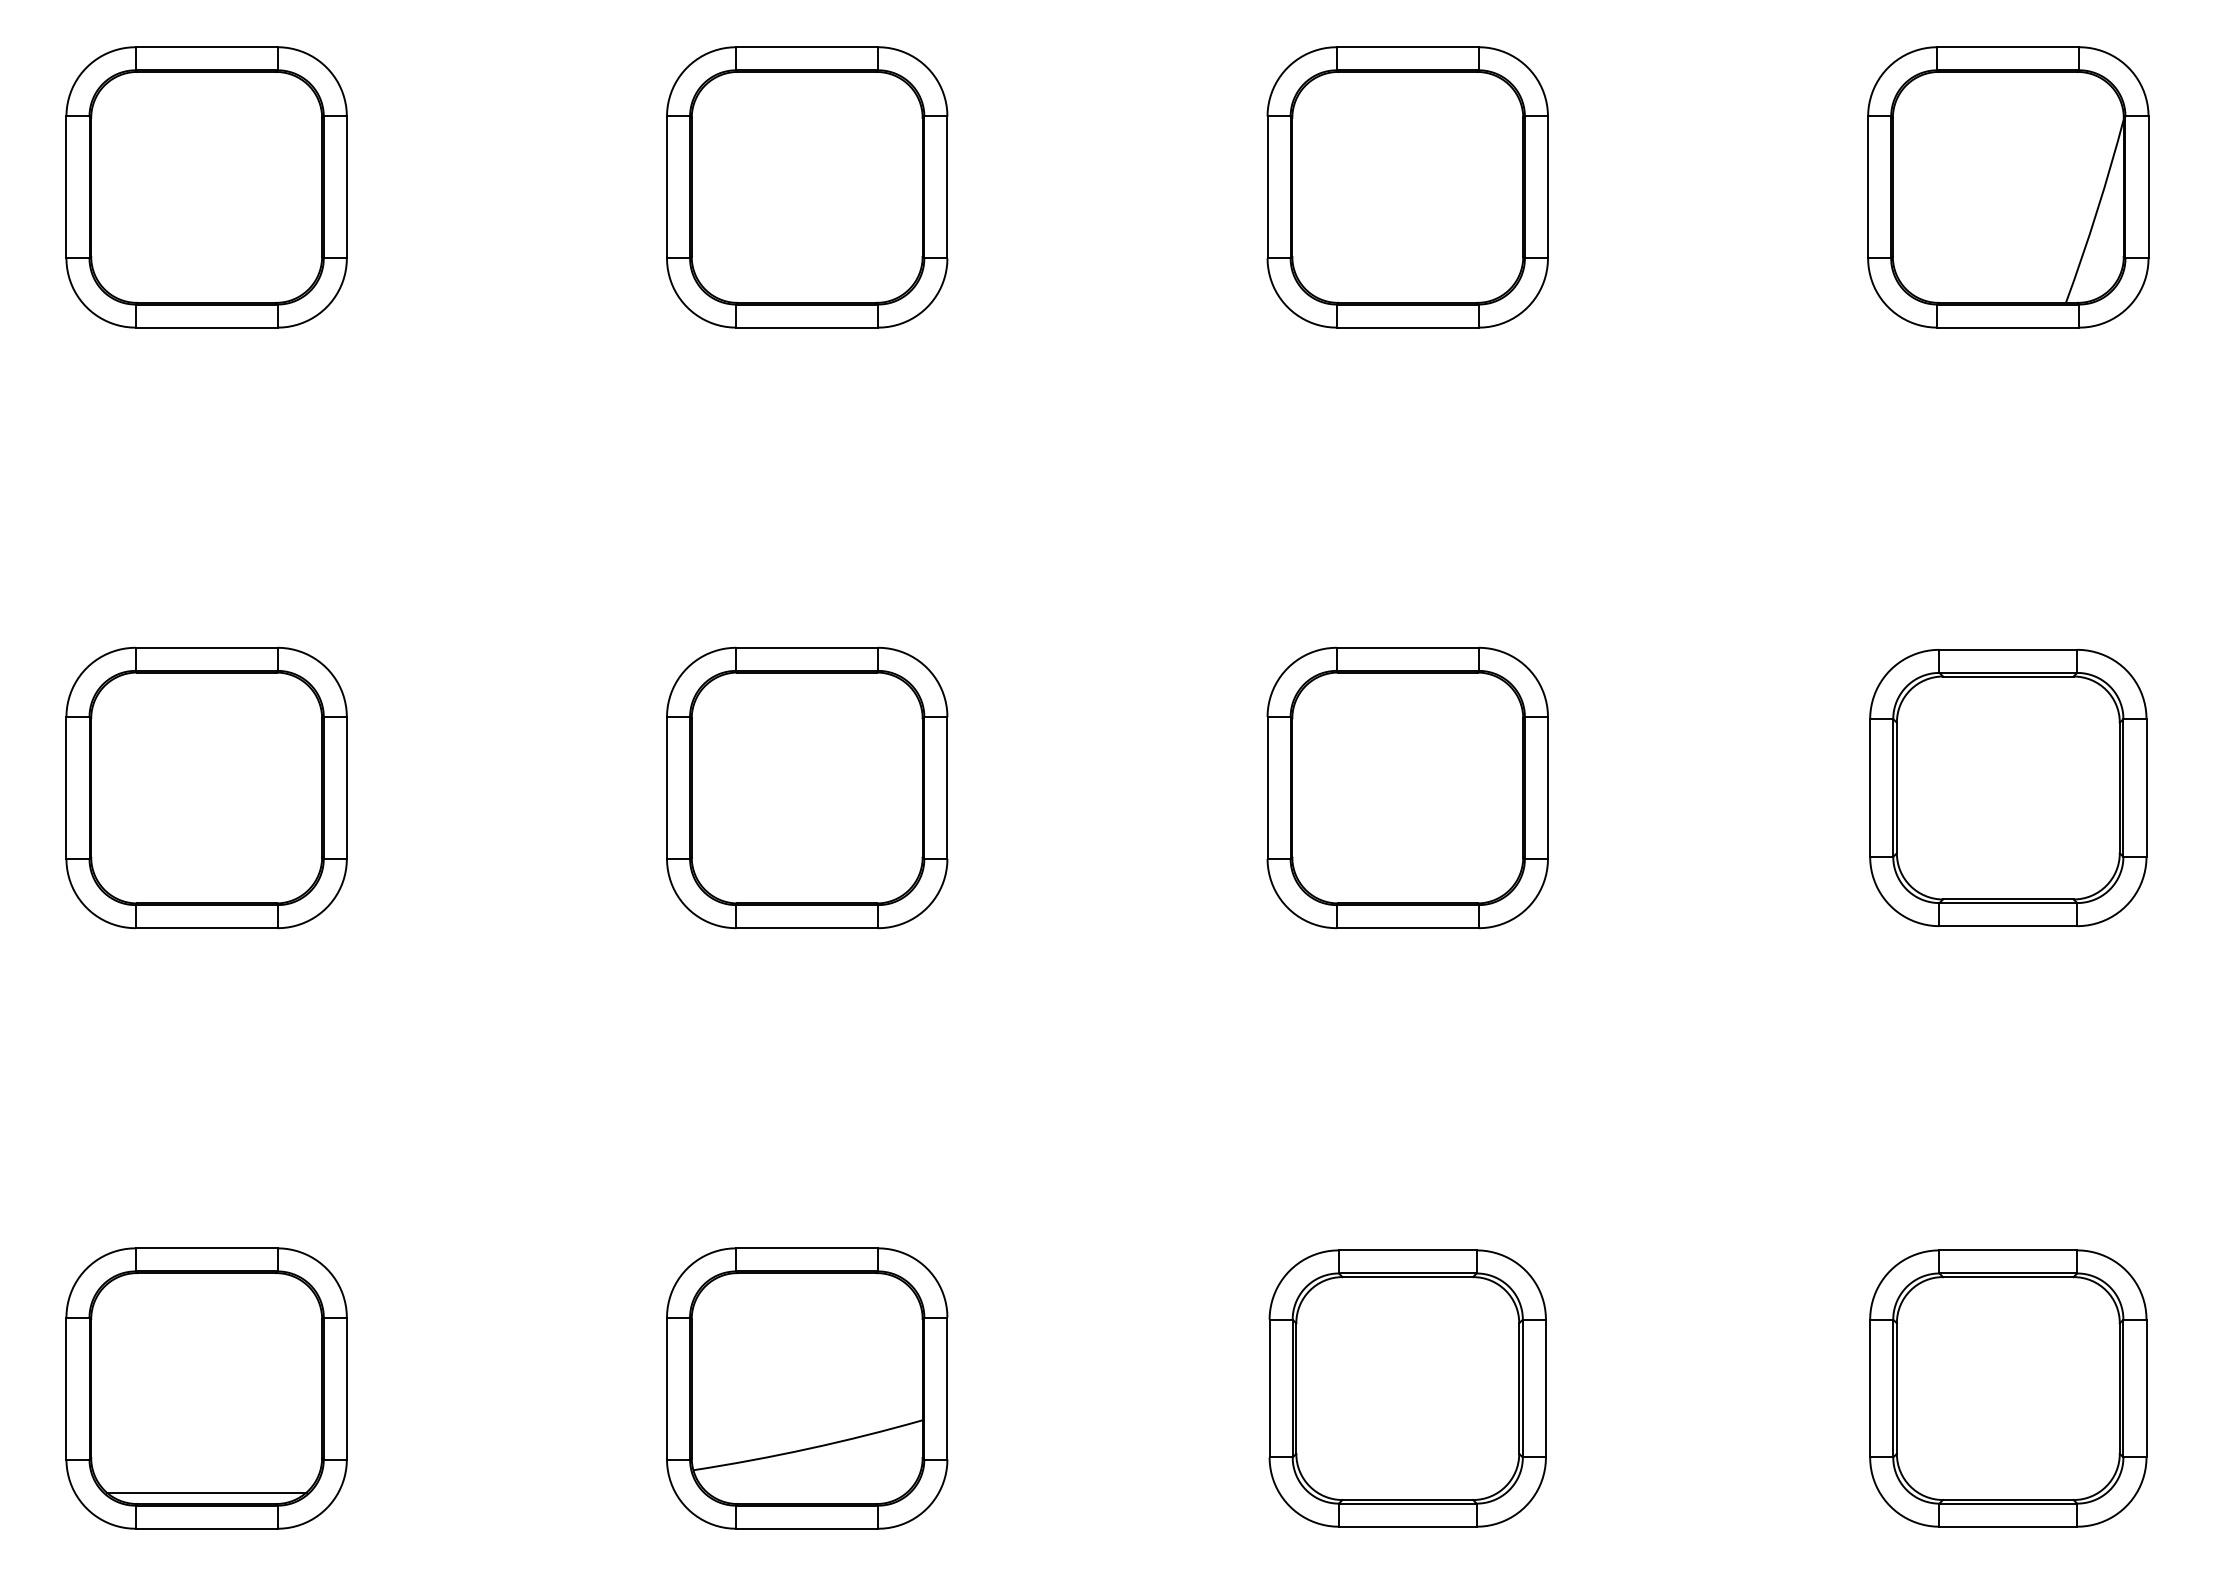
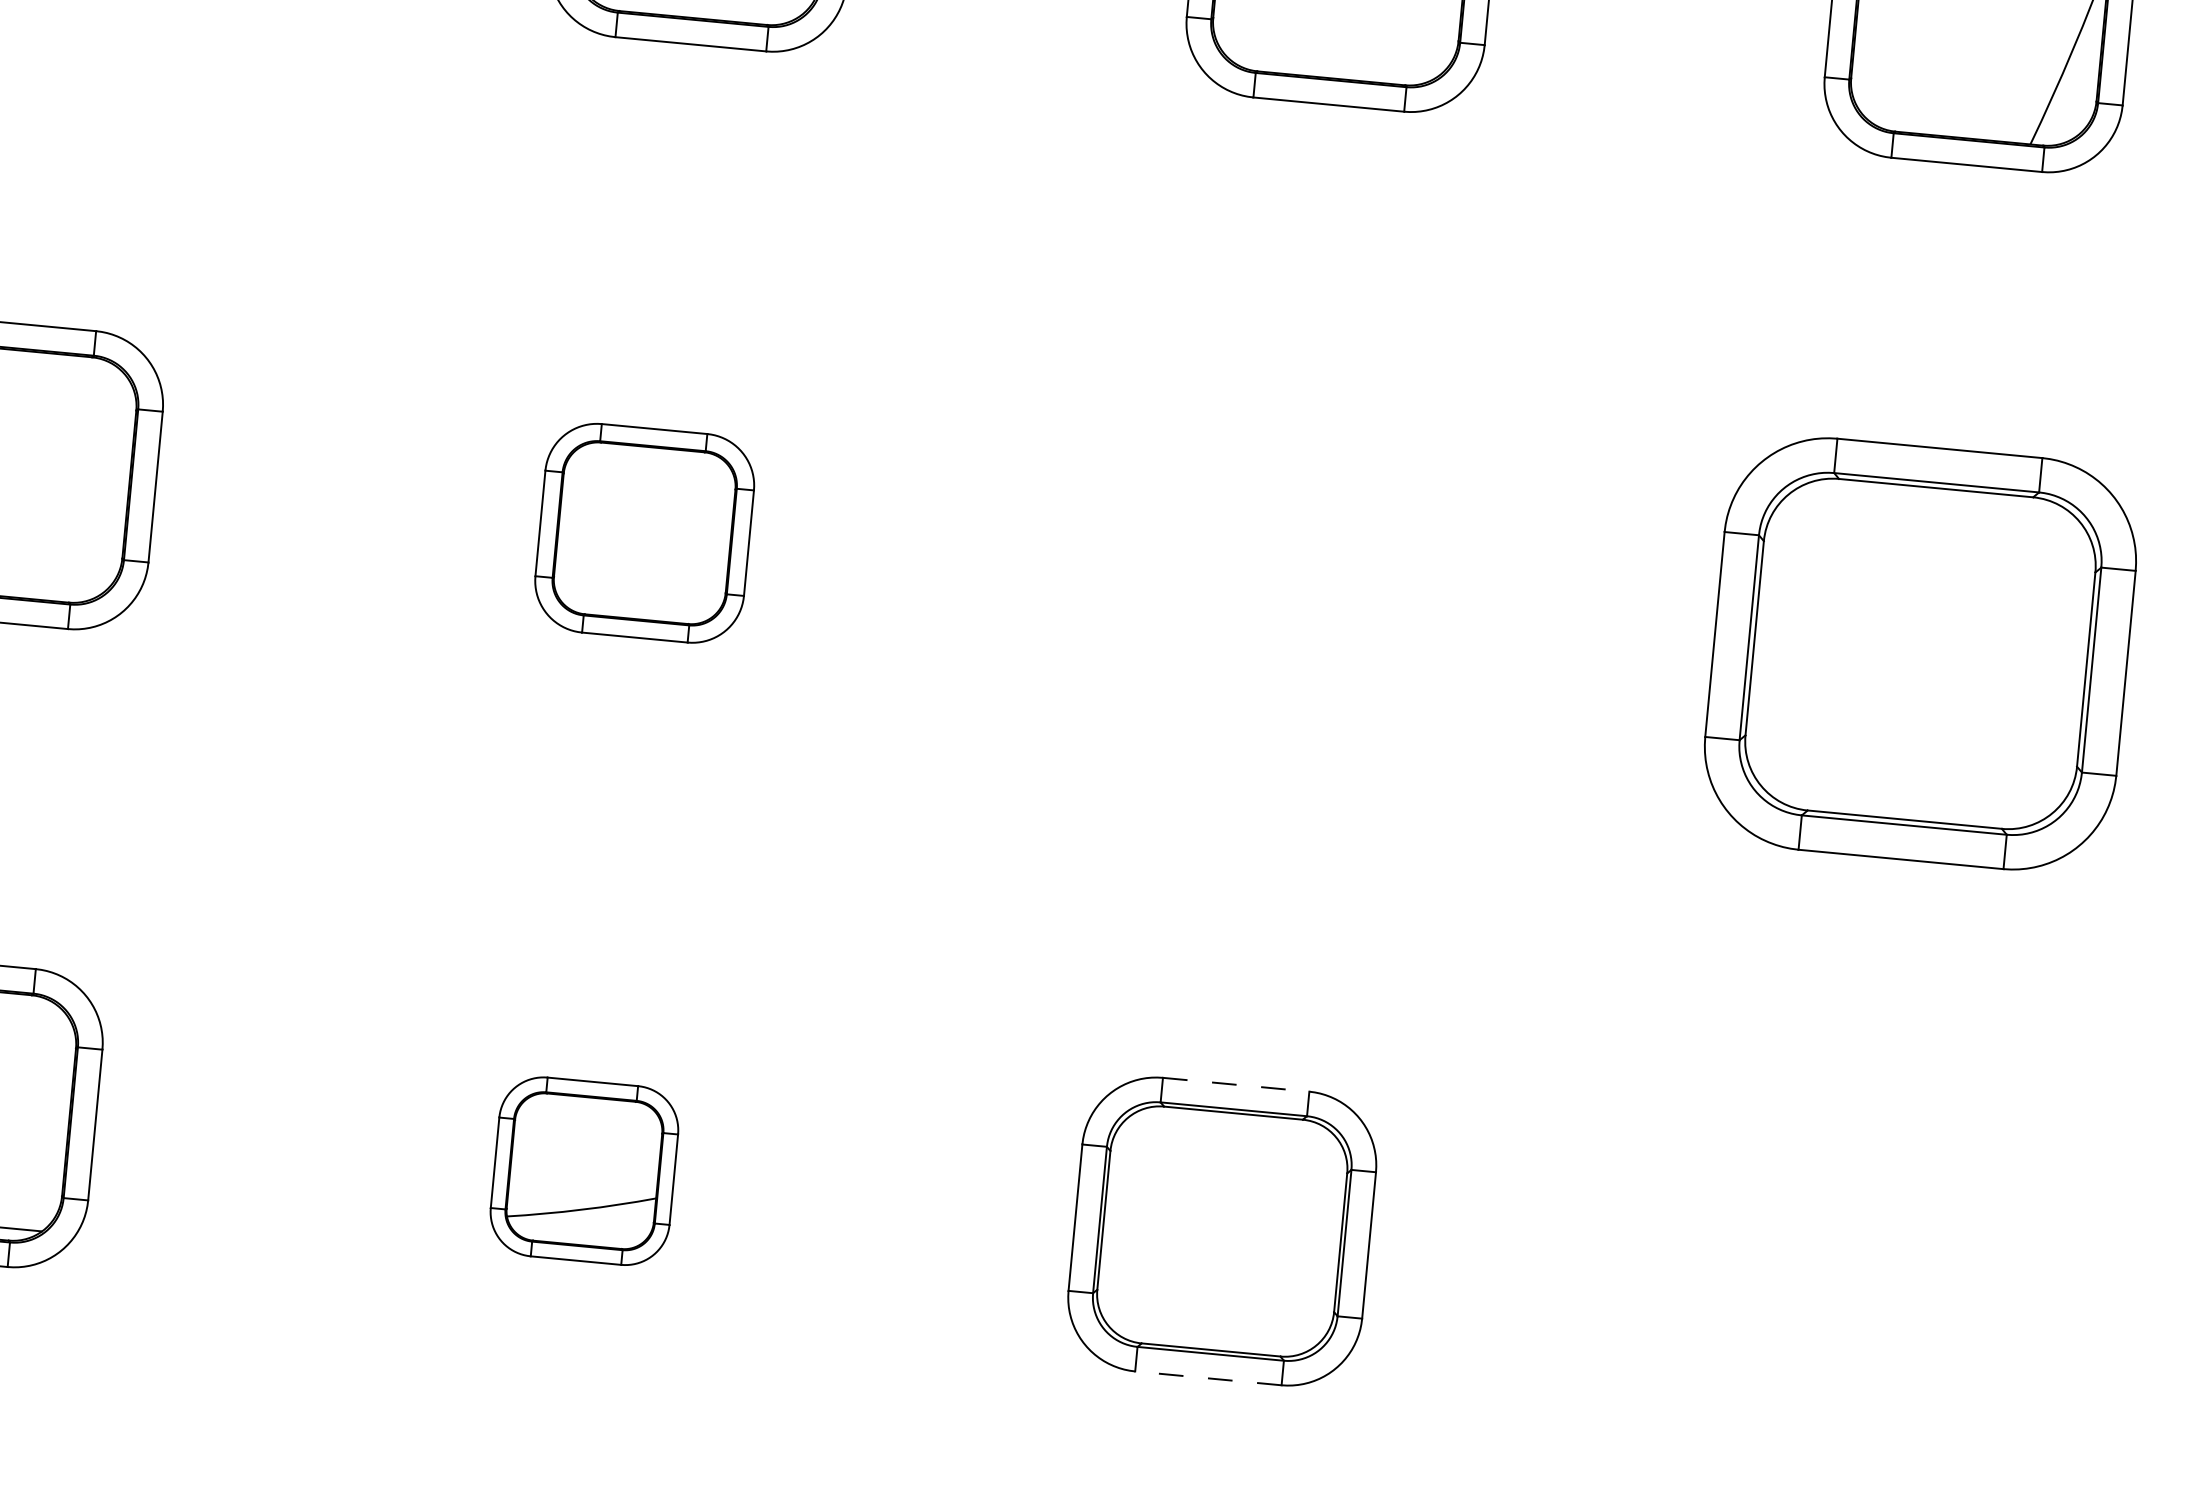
part: (807, 787) -> (644, 532), size x0.7
part: (1407, 787) -> (1282, 593), removed
part: (2008, 787) -> (1920, 653), size x1.4
line: (1407, 1250) -> (1235, 1084), solid -> dashed
part: (807, 1388) -> (584, 1171), size x0.6
part: (2008, 1388) -> (1860, 1291), removed
line: (1407, 1526) -> (1208, 1378), solid -> dashed

